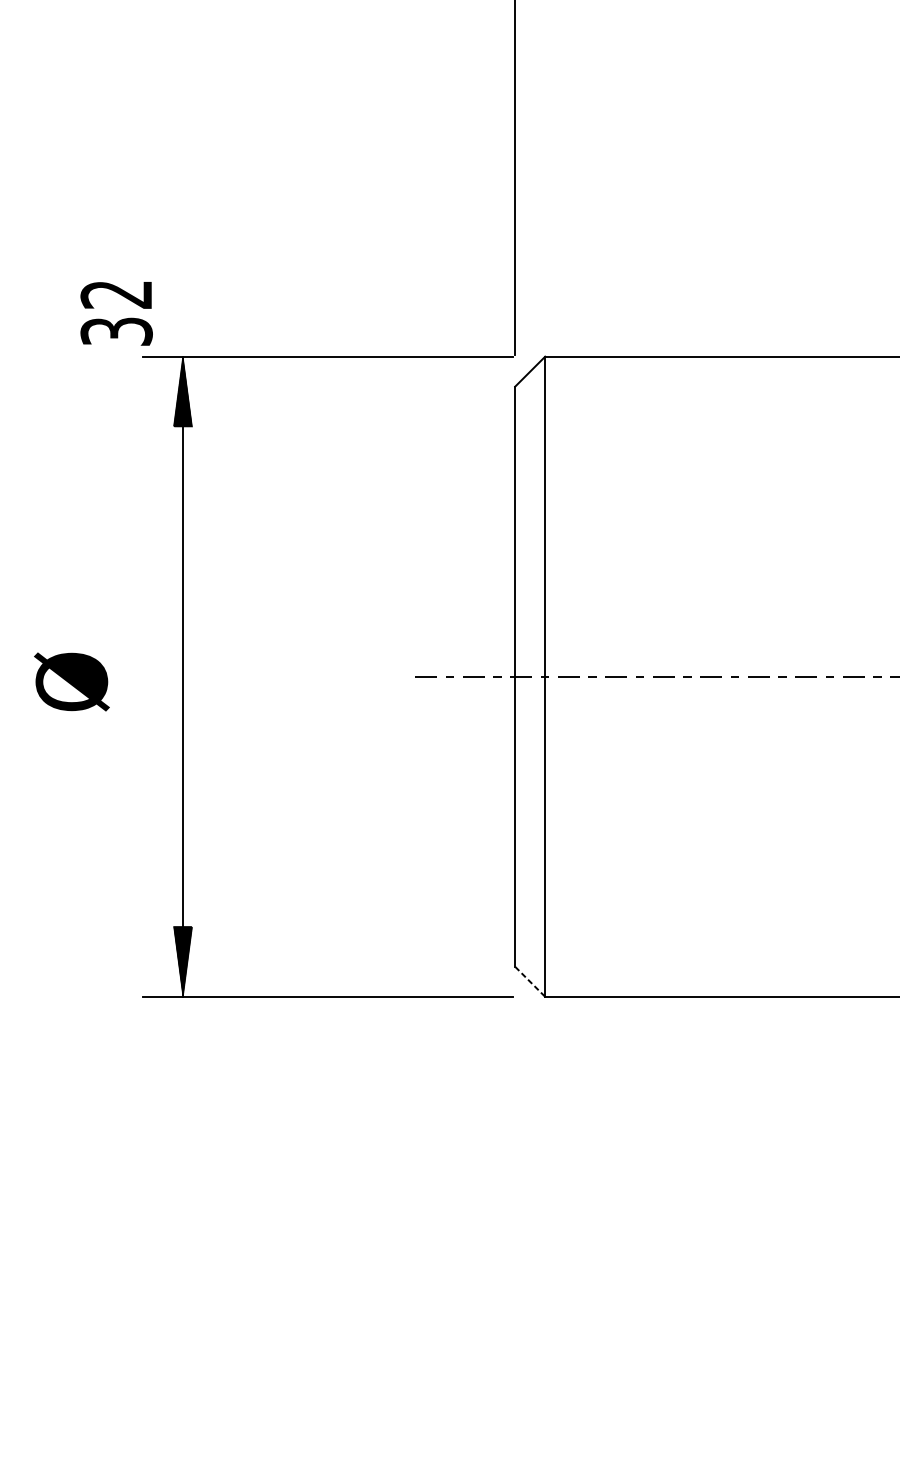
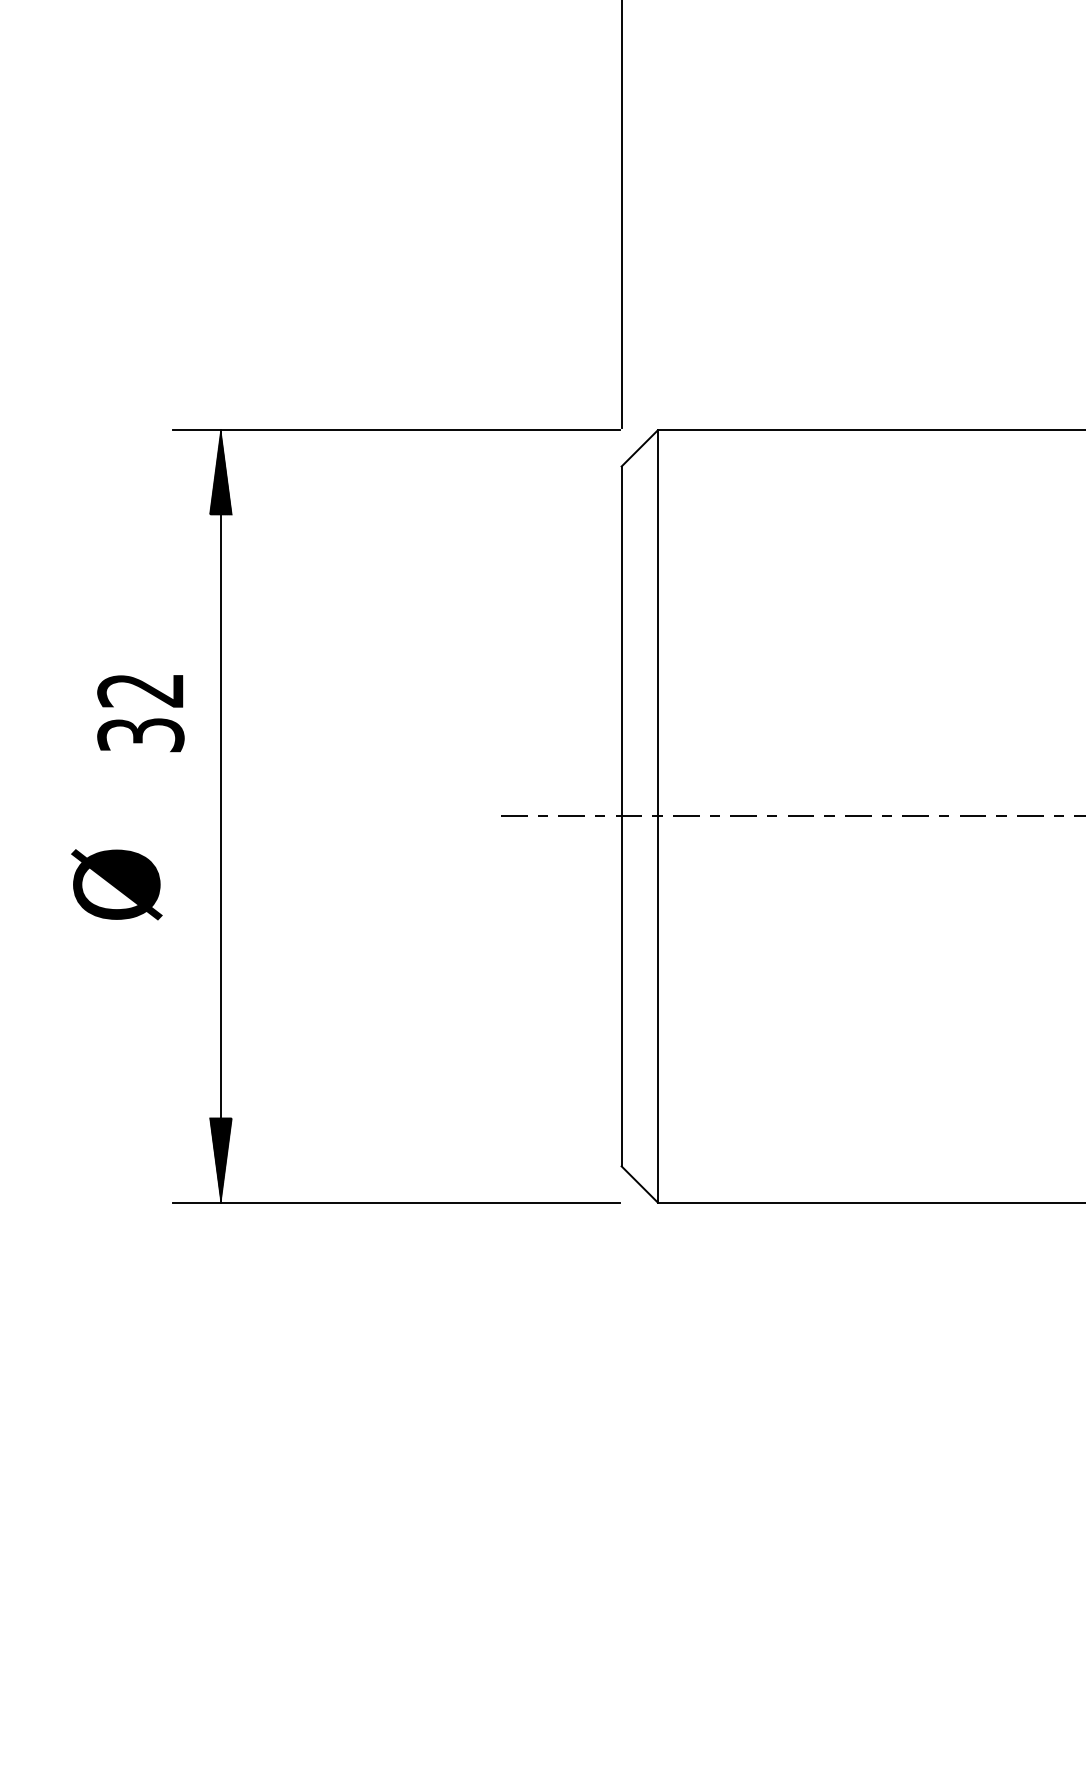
text: (116, 313) -> (140, 713), moved
text: (71, 681) -> (116, 884), moved
line: (529, 981) -> (639, 1184), dashed -> solid

